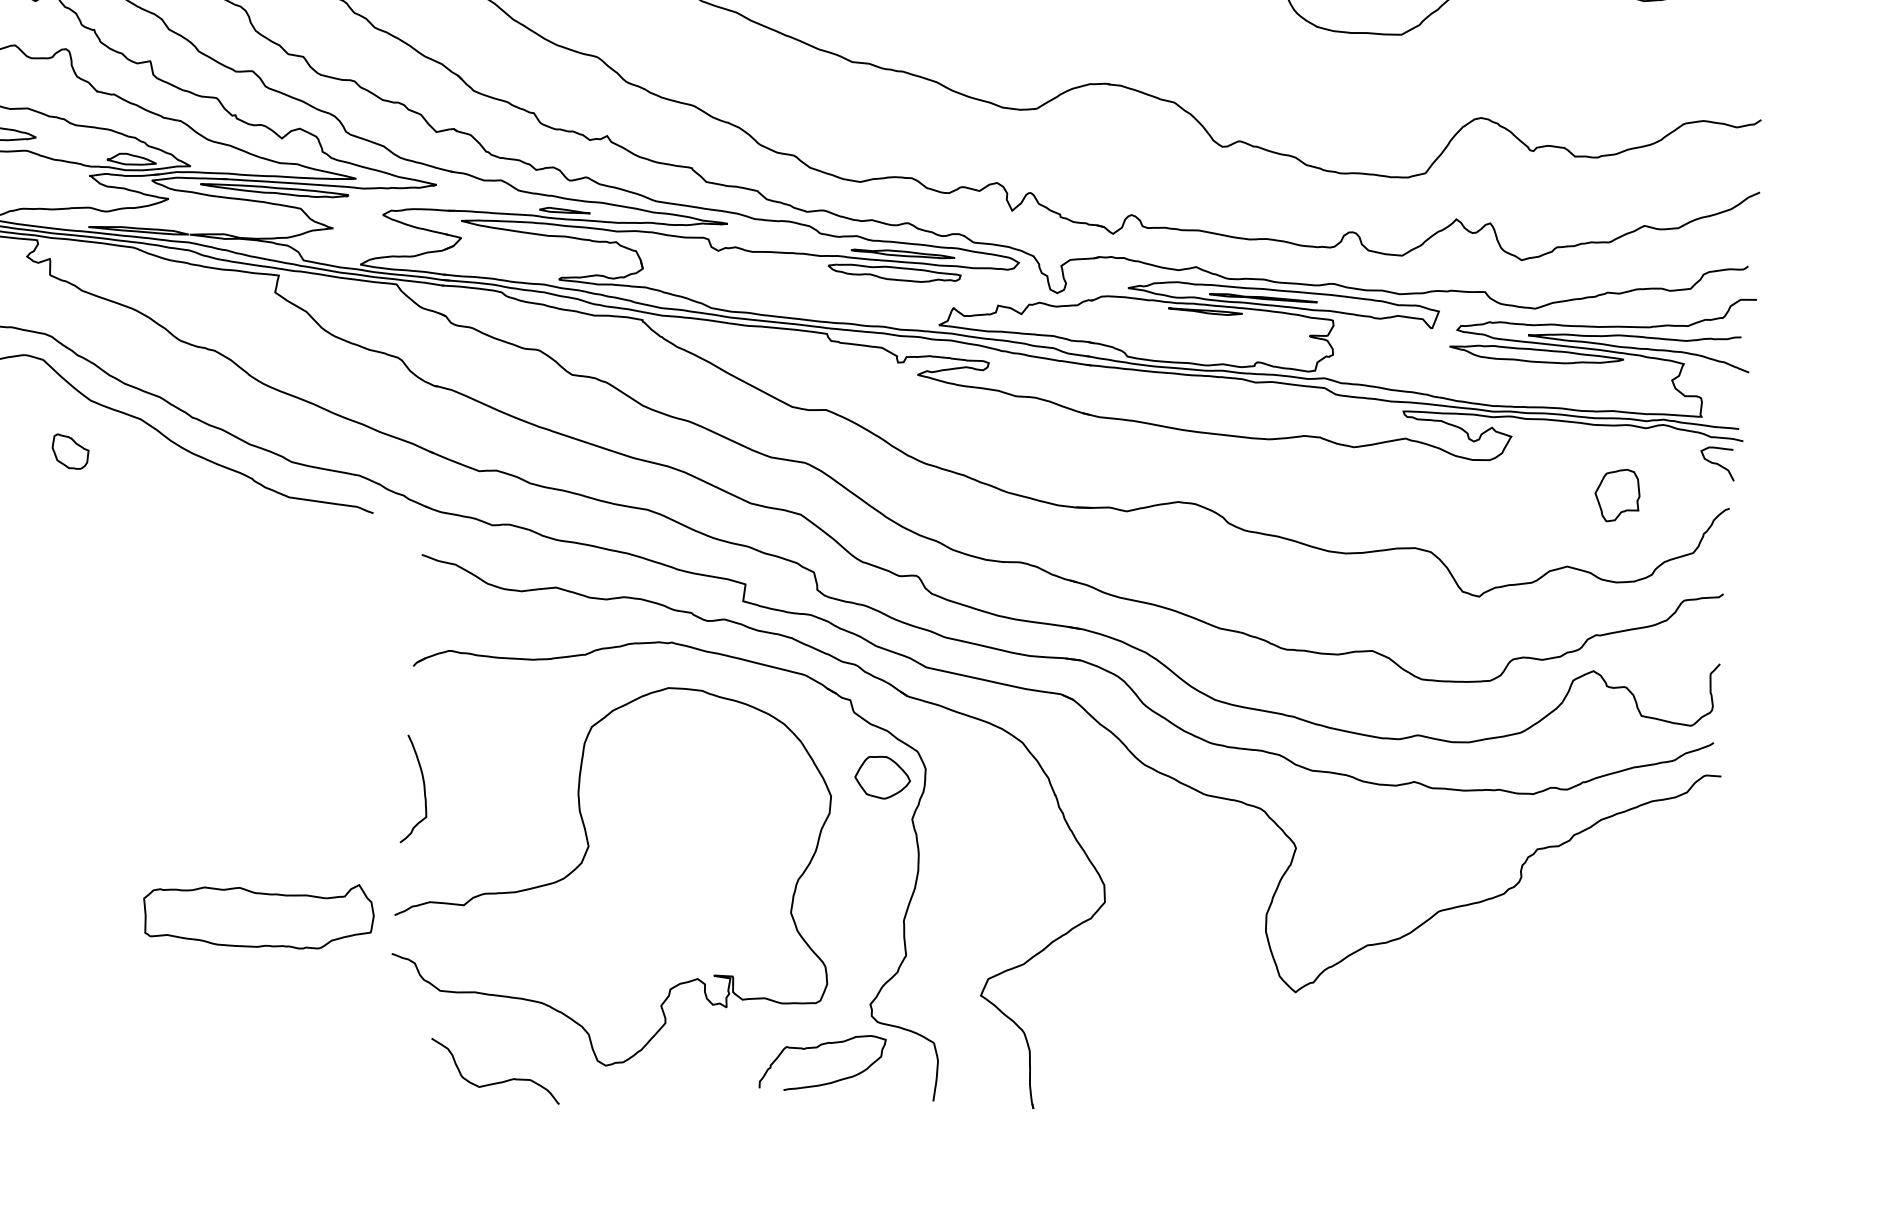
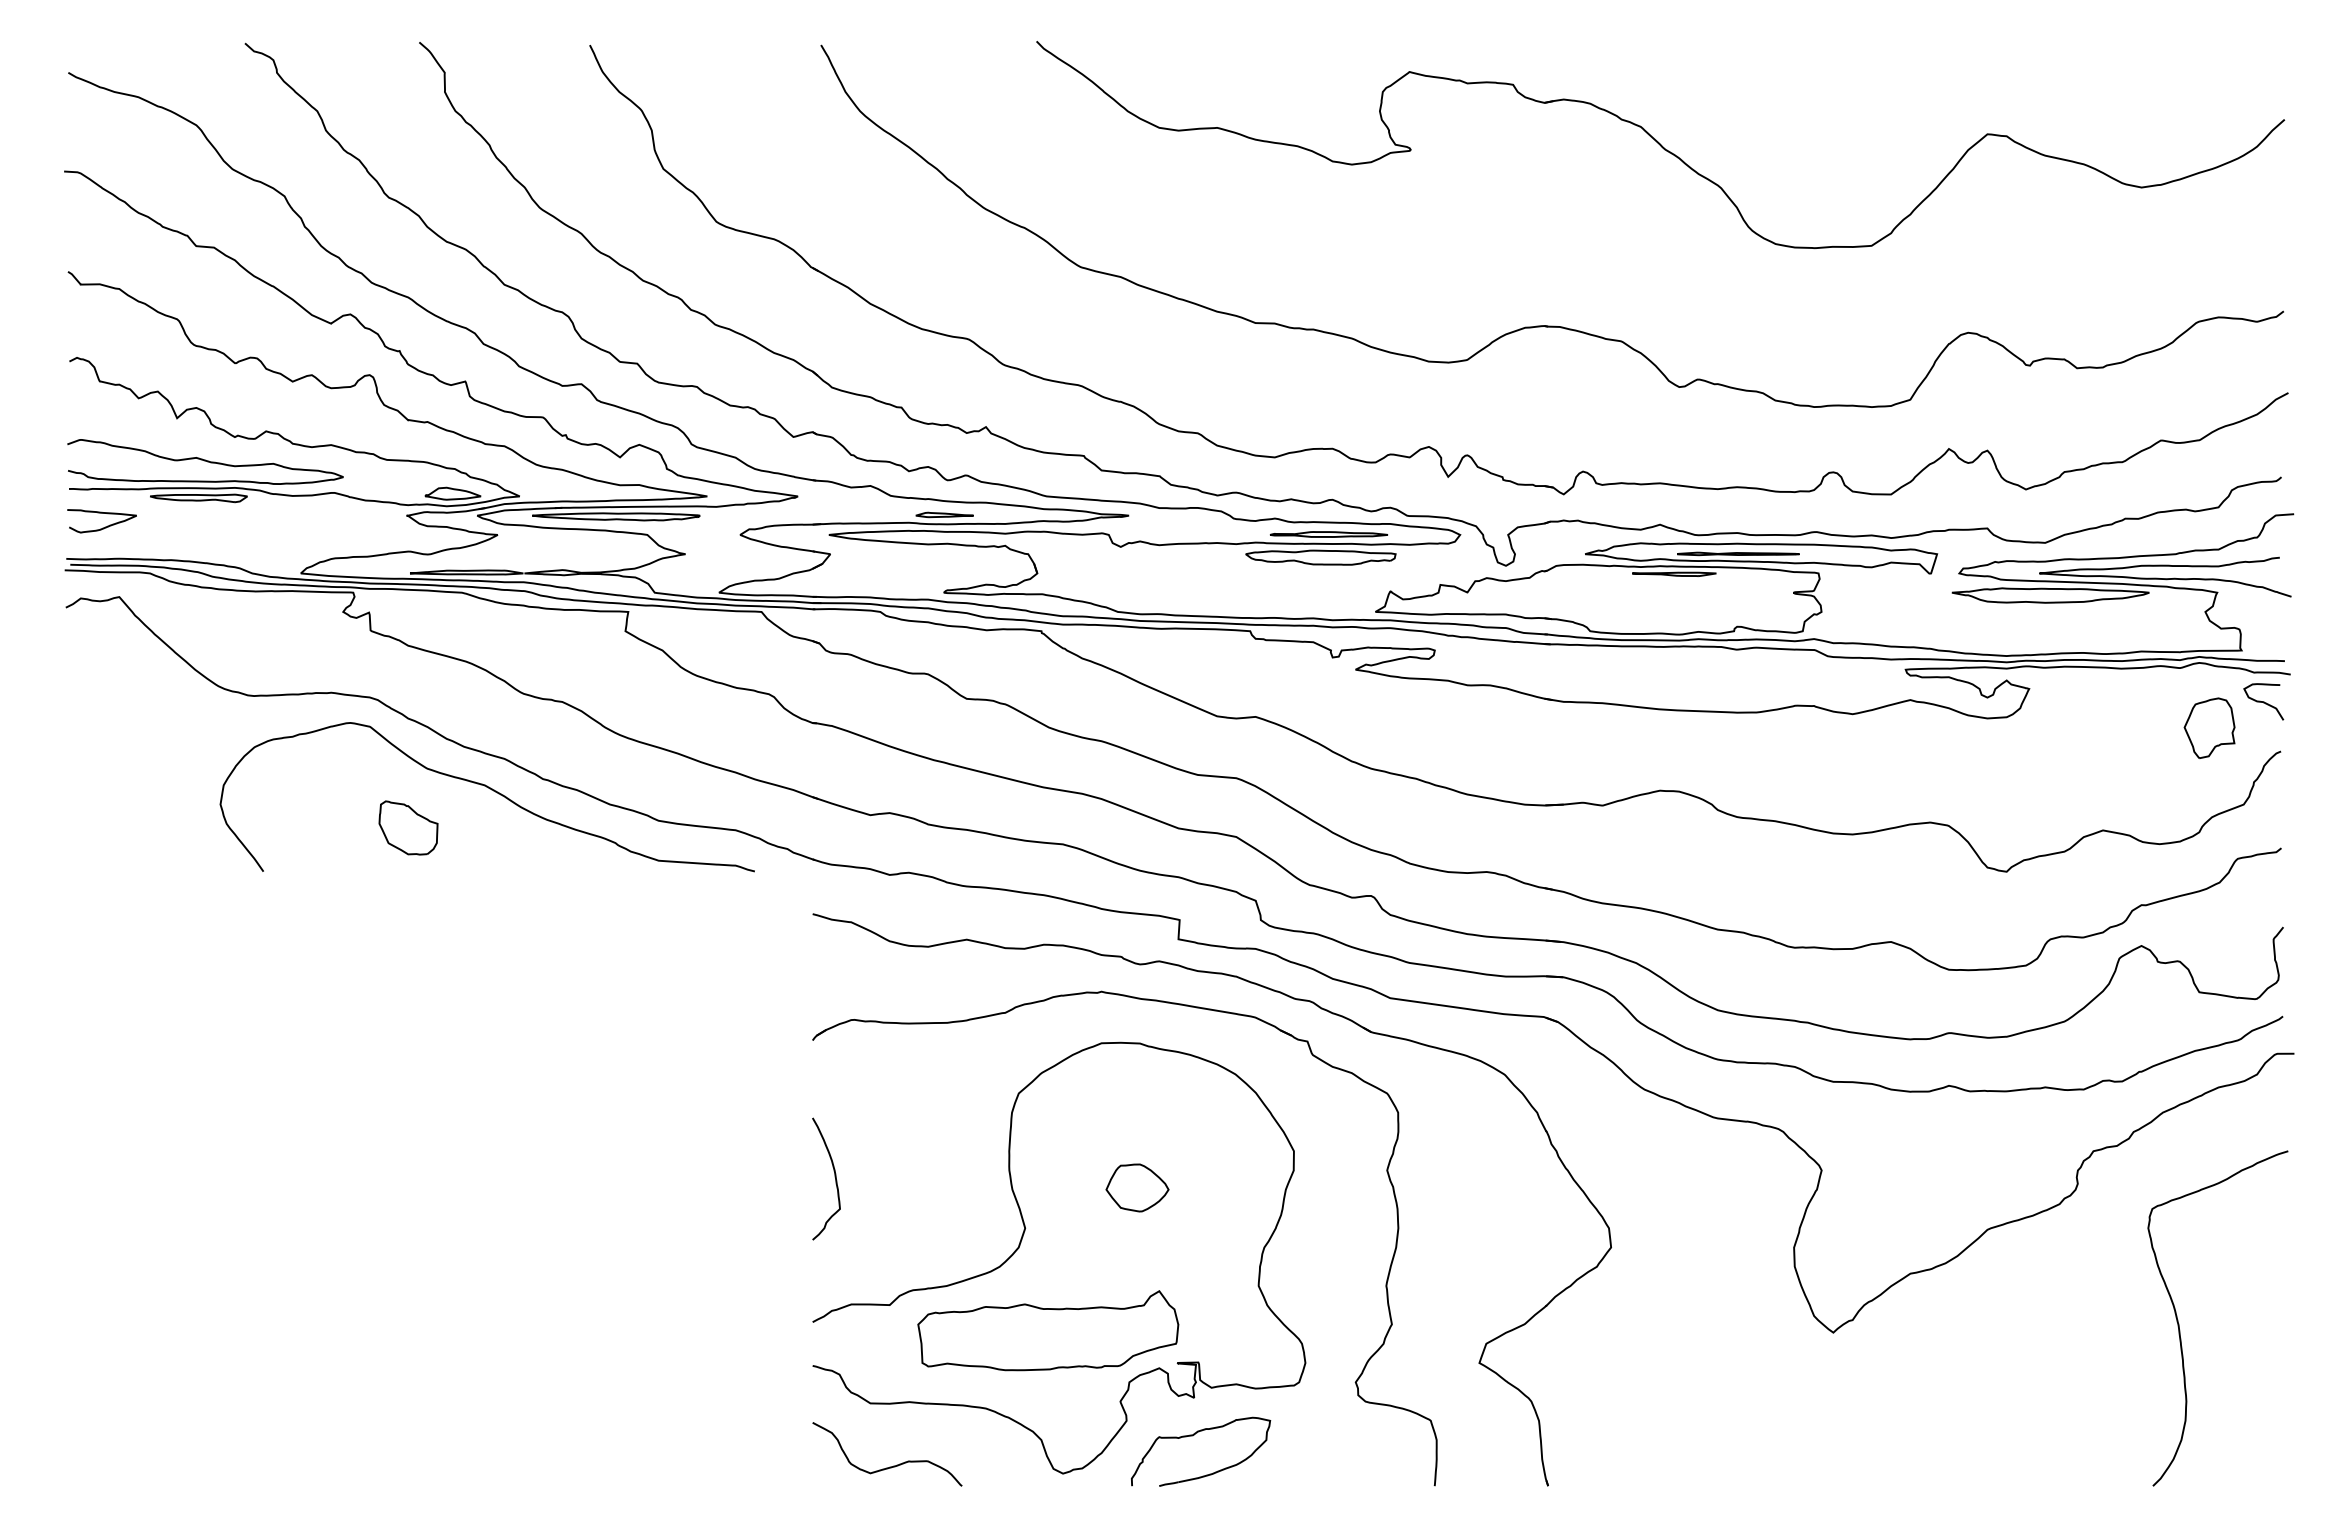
part: (70, 451) -> (408, 827), size x1.43
part: (1617, 494) -> (2209, 727), moved
part: (882, 777) -> (1137, 1187), moved
part: (258, 912) -> (1048, 1330), moved
curve: (1601, 1007) -> (2179, 1323), added
part: (818, 1047) -> (1194, 1435), moved
curve: (496, 1082) -> (889, 1466), moved

